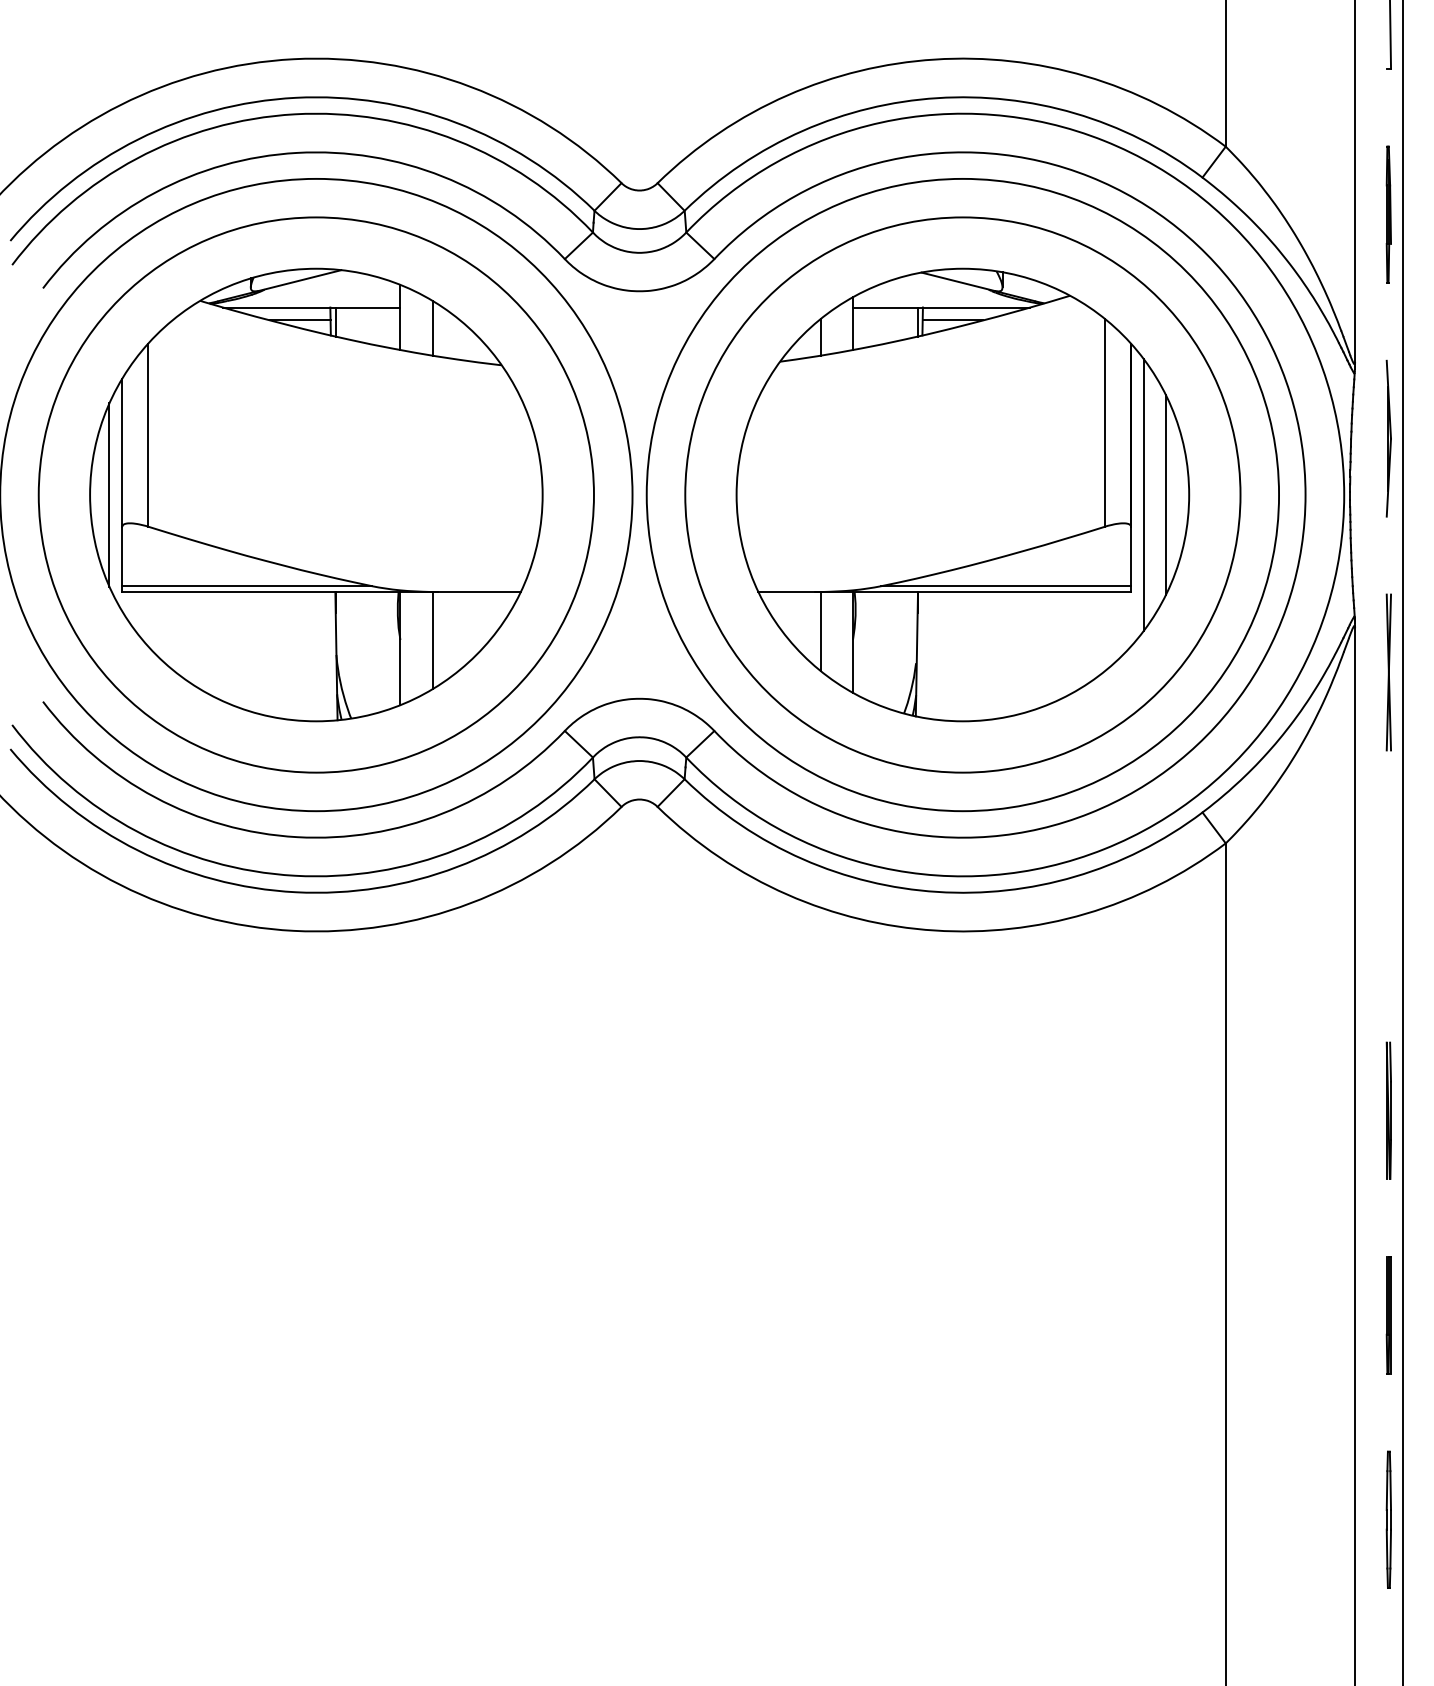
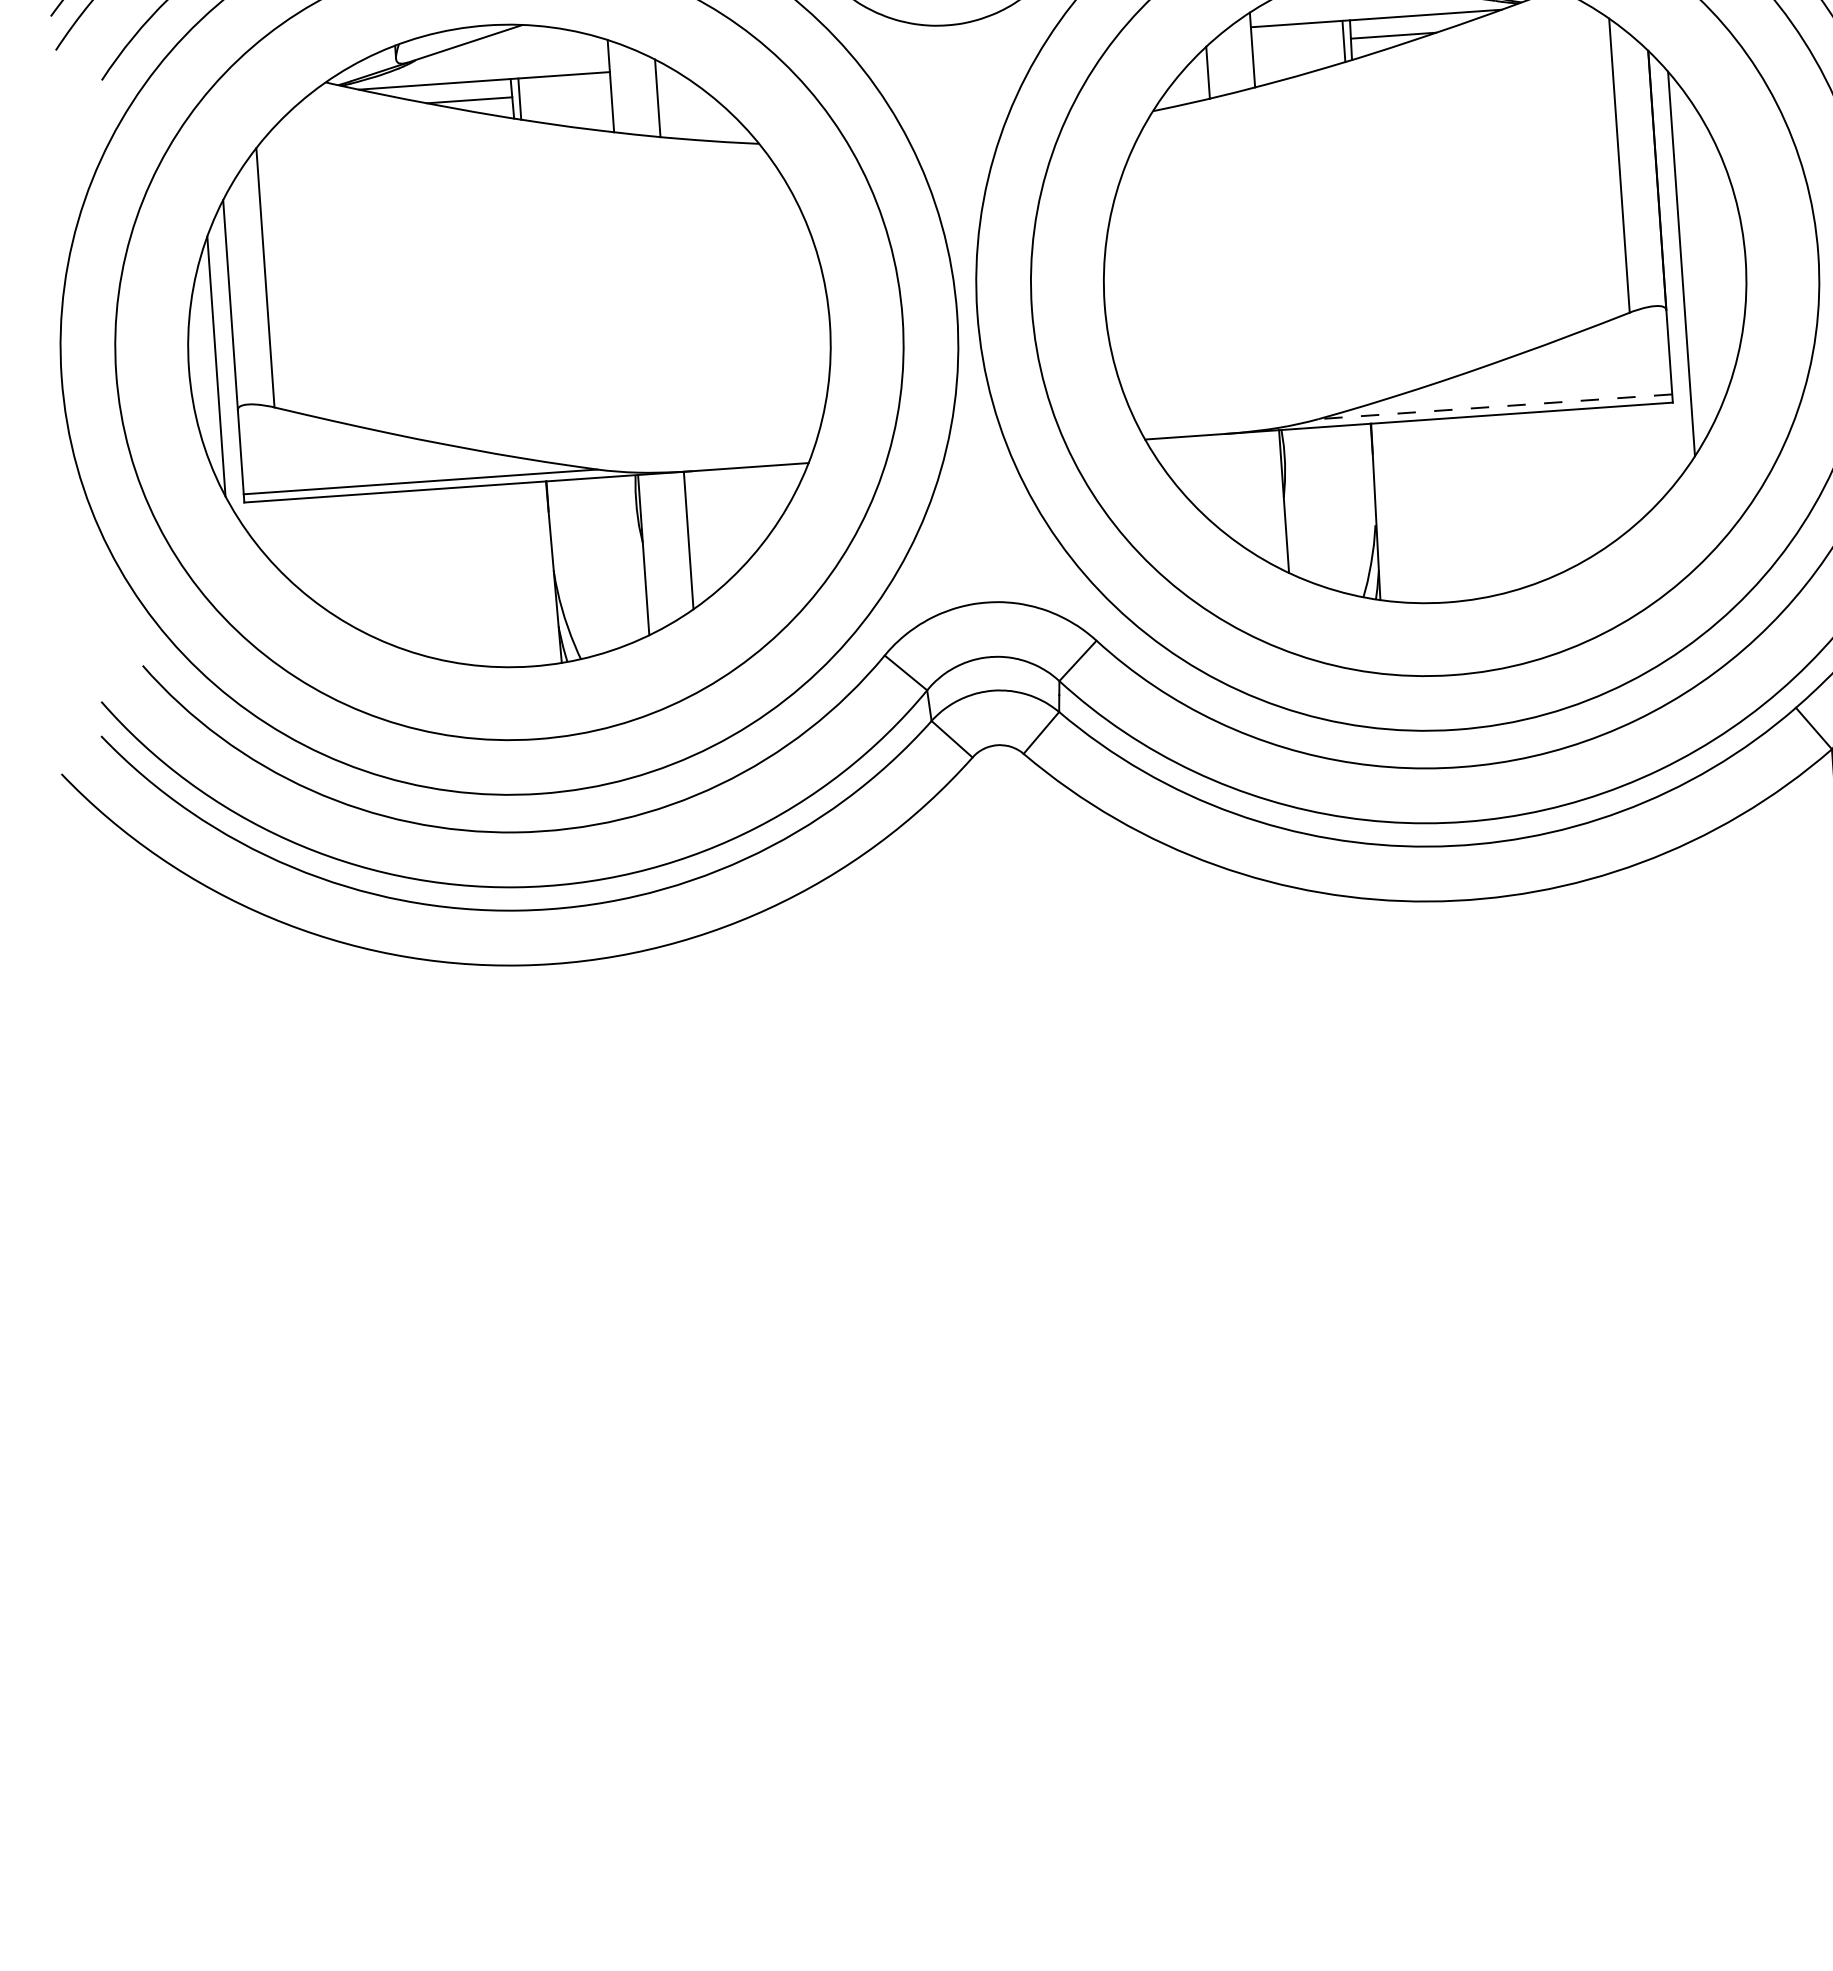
line: (1165, 494) -> (1712, 261), removed
line: (1006, 586) -> (1495, 407), solid -> dashed
line: (820, 631) -> (1236, 489), removed

